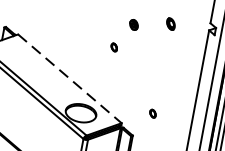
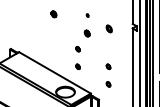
part: (108, 75) -> (77, 66), added
line: (70, 79) -> (55, 73), dashed -> solid
part: (158, 84) -> (108, 66), added

